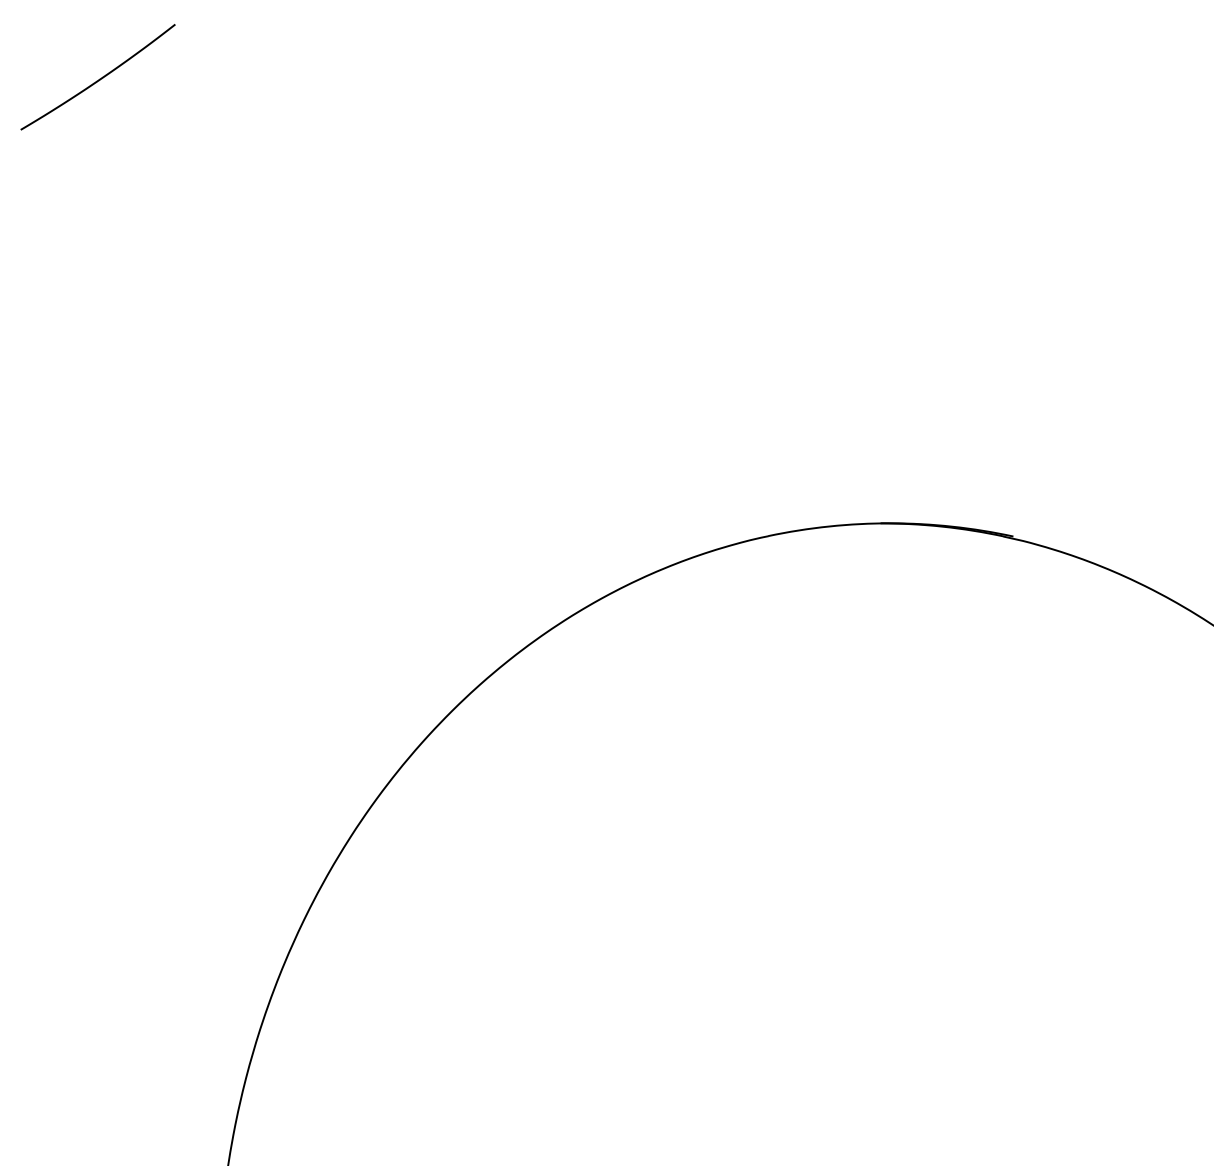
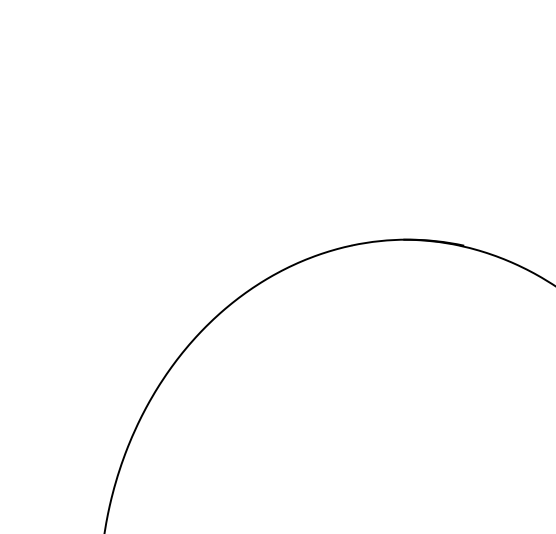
curve: (99, 77) -> (45, 35), removed

